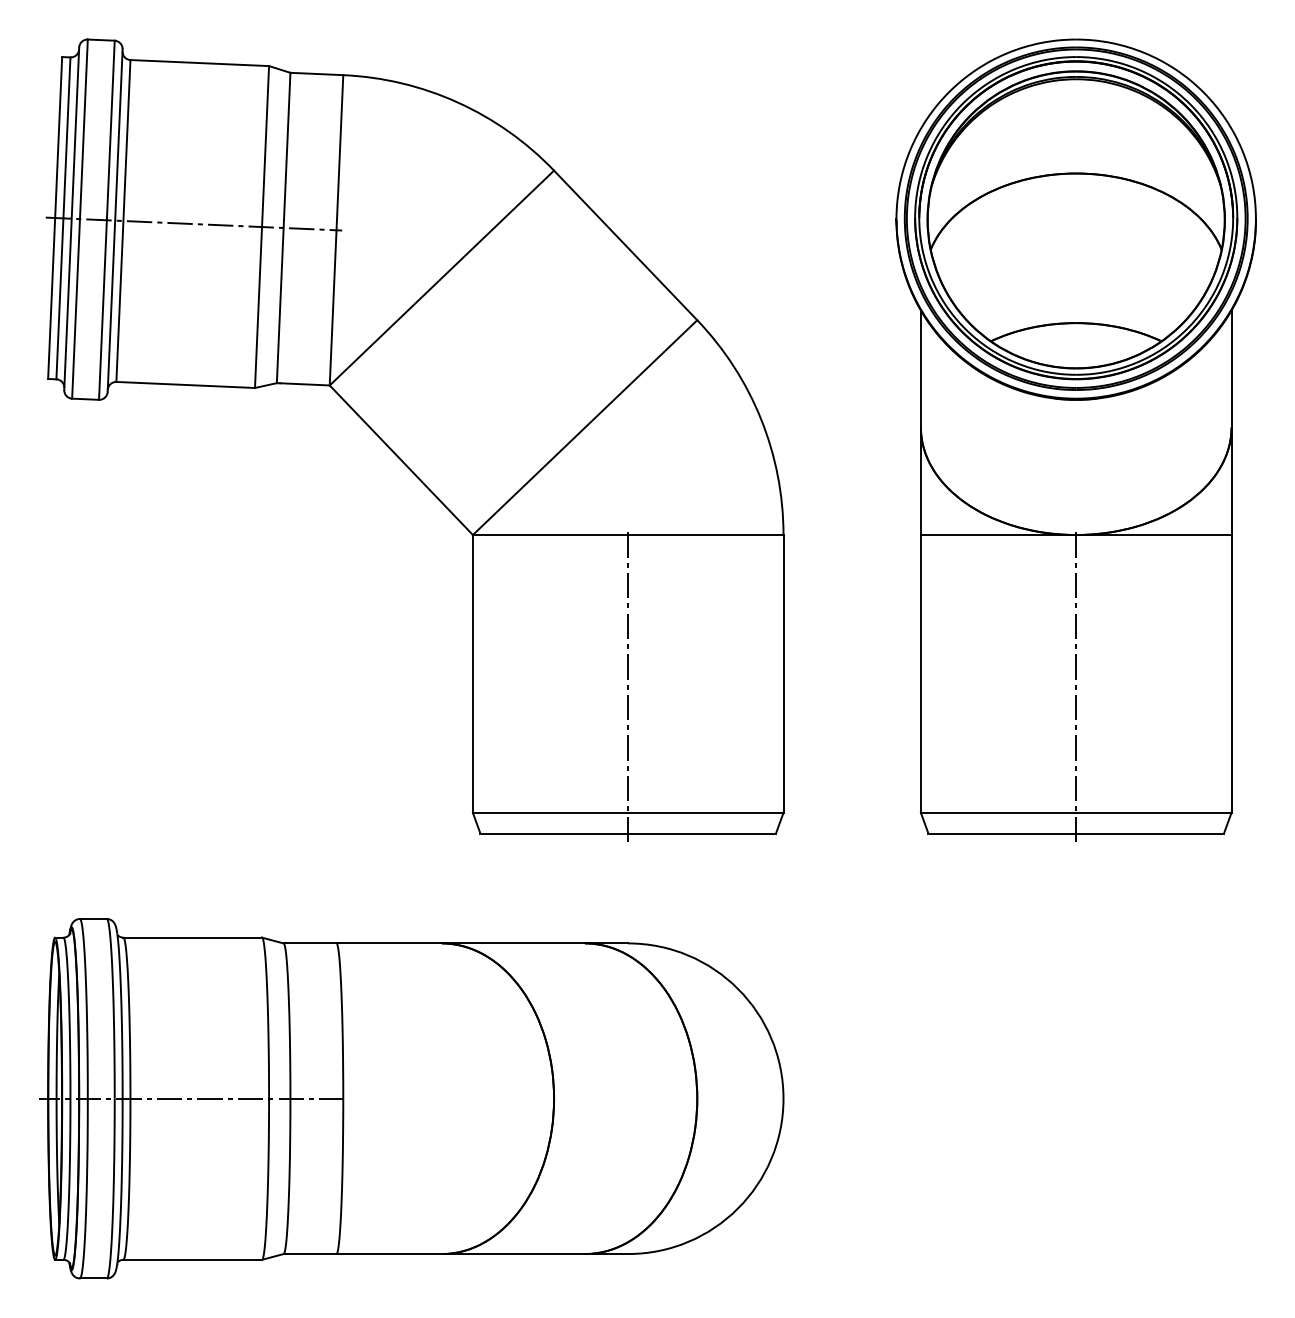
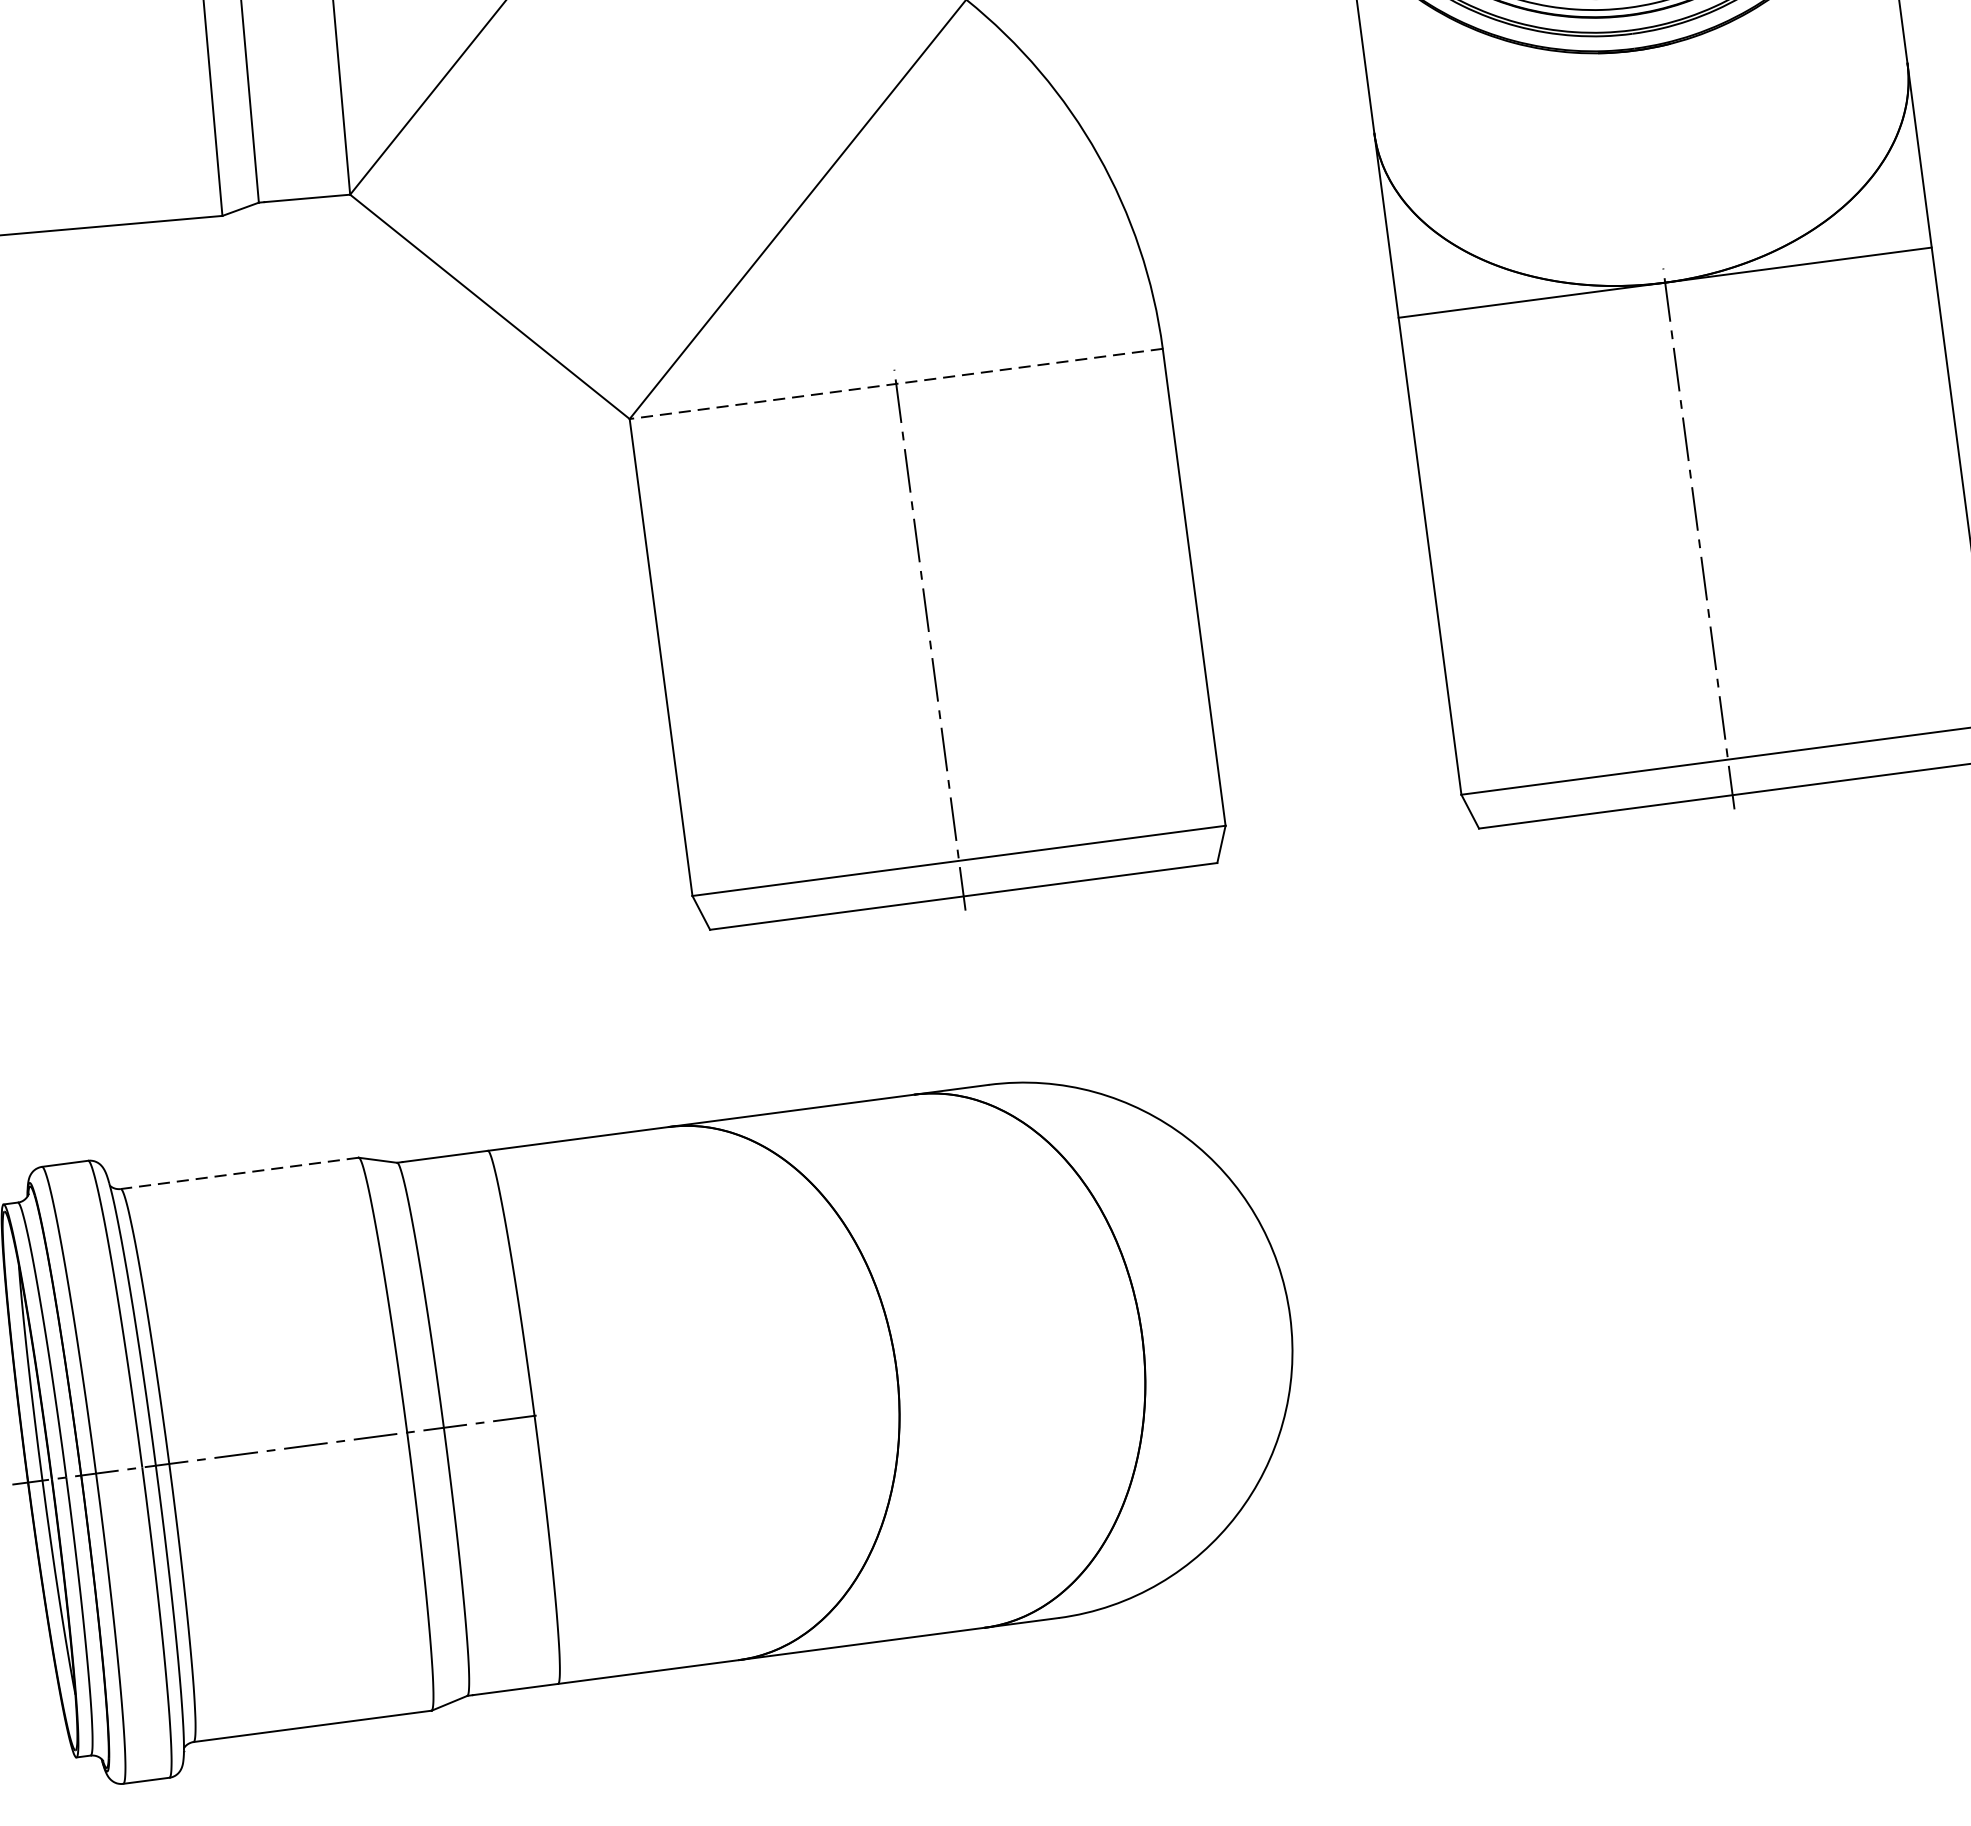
line: (627, 535) -> (895, 384), solid -> dashed
line: (192, 937) -> (239, 1173), solid -> dashed

